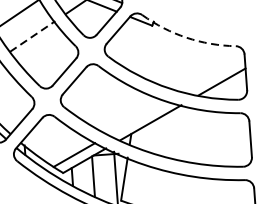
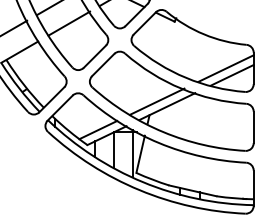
line: (32, 36) -> (69, 23), dashed -> solid
arc: (187, 37) -> (204, 34), dashed -> solid
line: (213, 74) -> (225, 68), added
line: (138, 117) -> (156, 101), added

